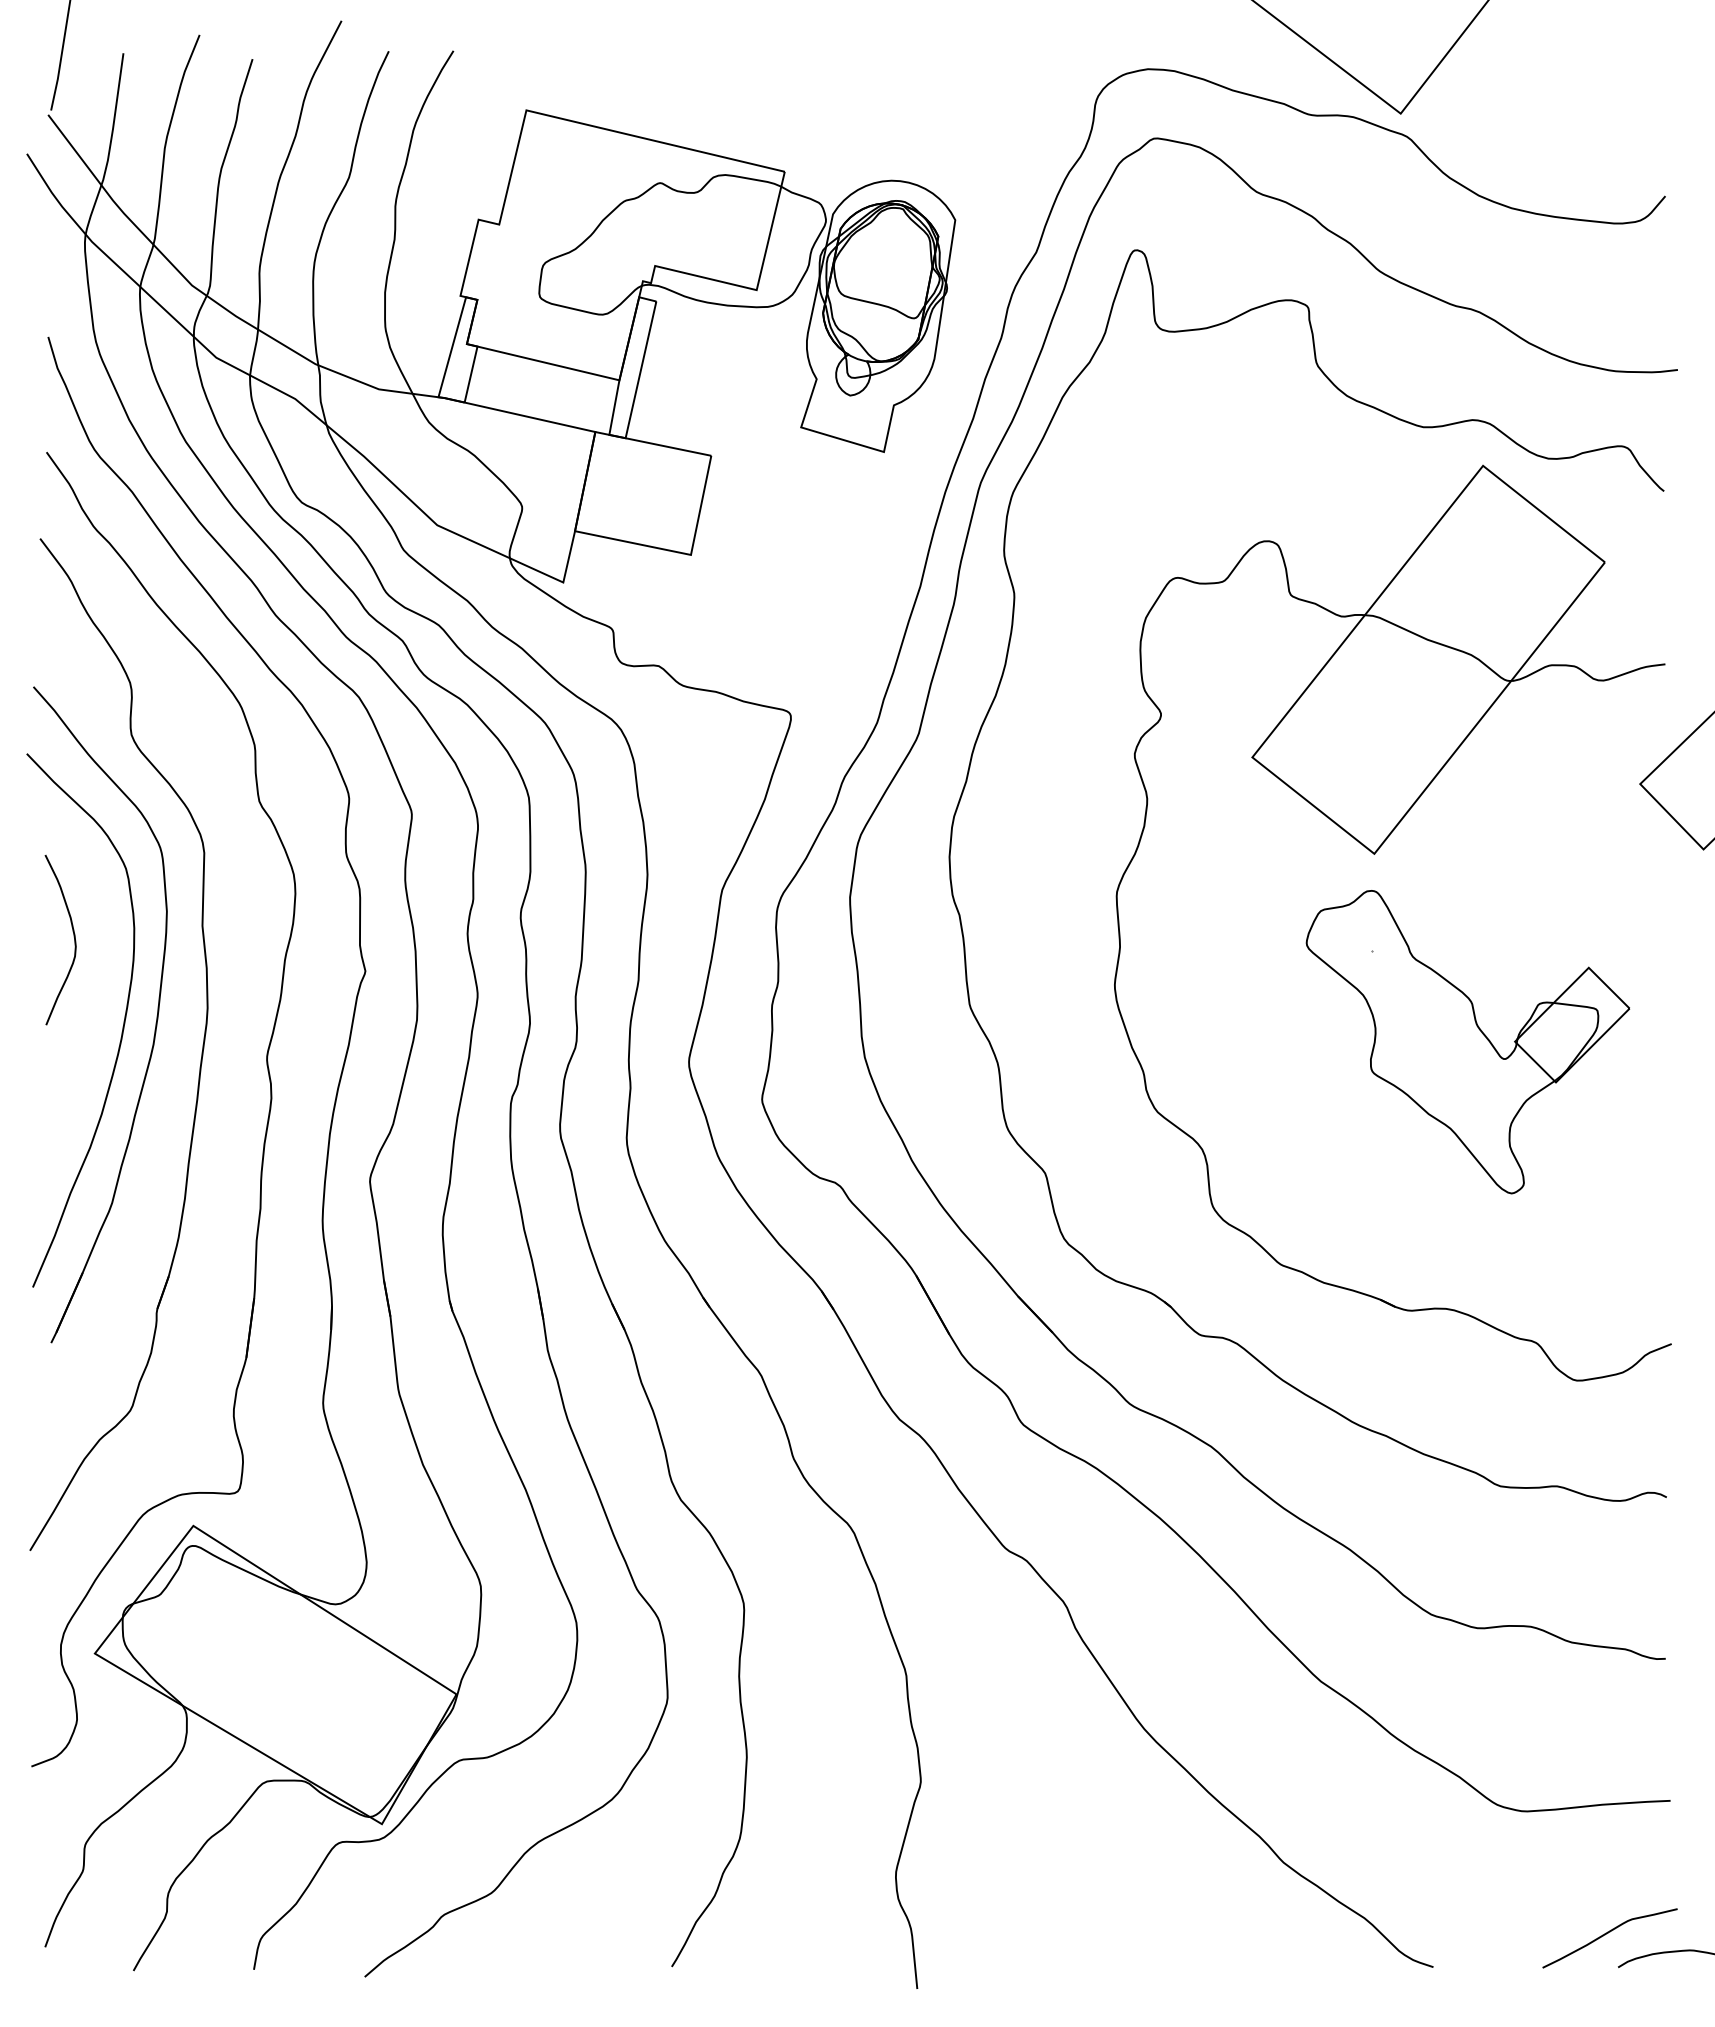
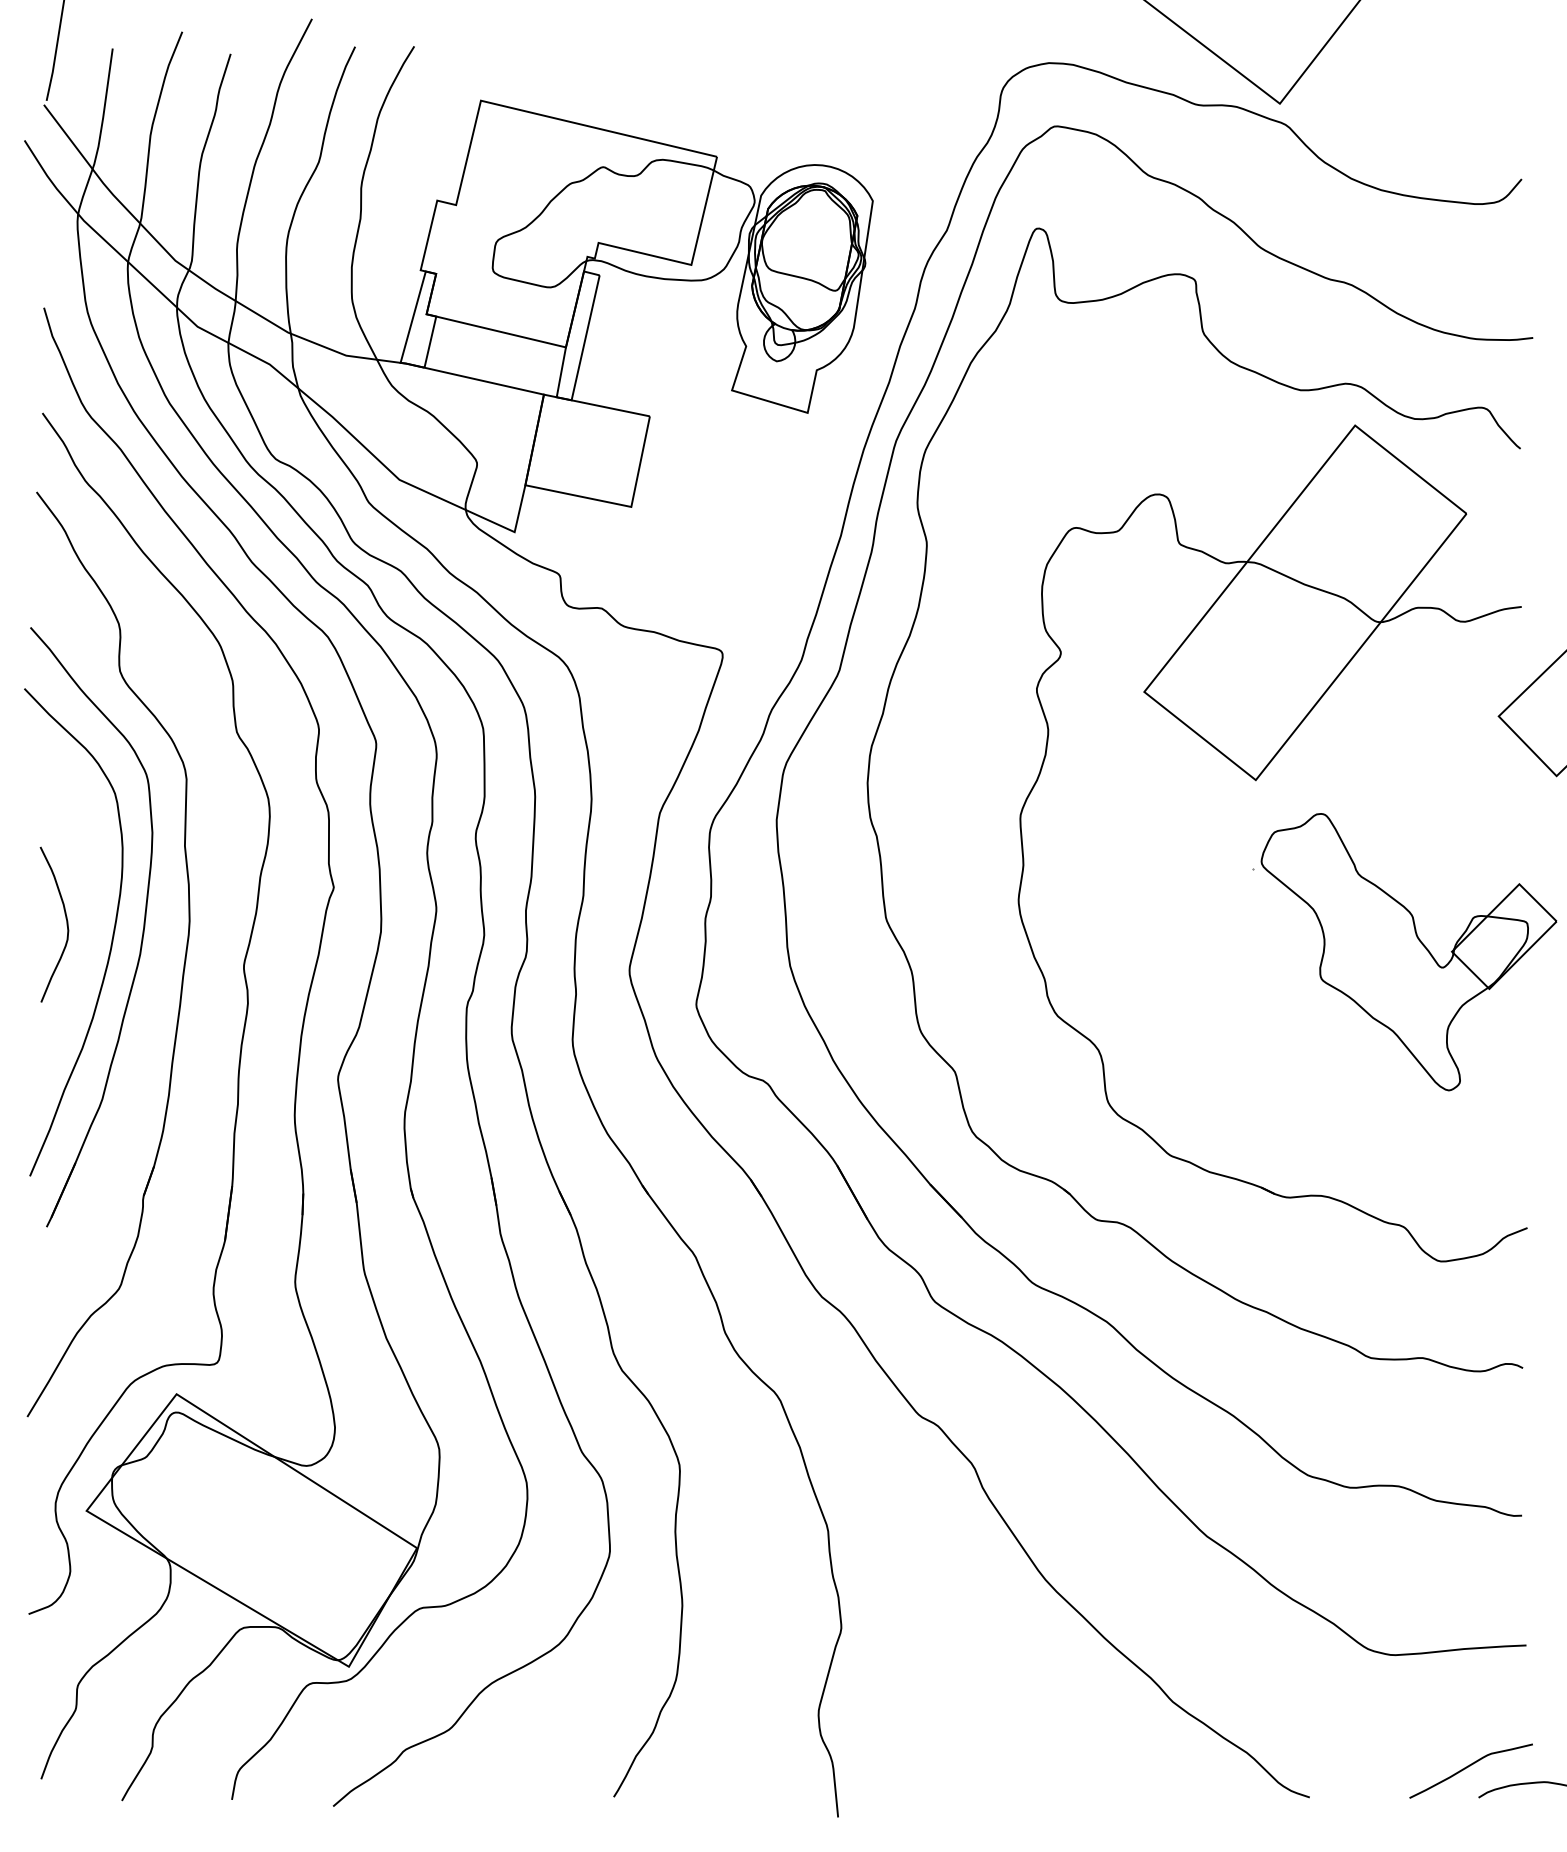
curve: (73, 937) -> (66, 922), moved
part: (1467, 1042) -> (1408, 952), moved

